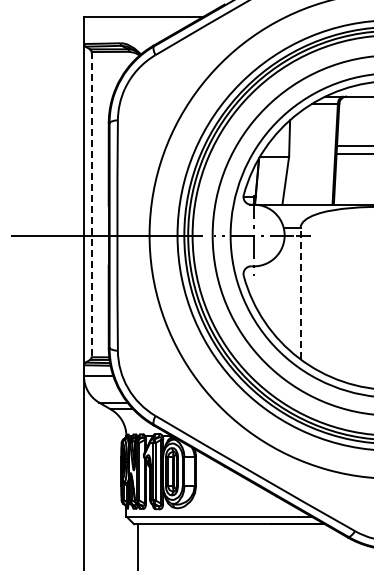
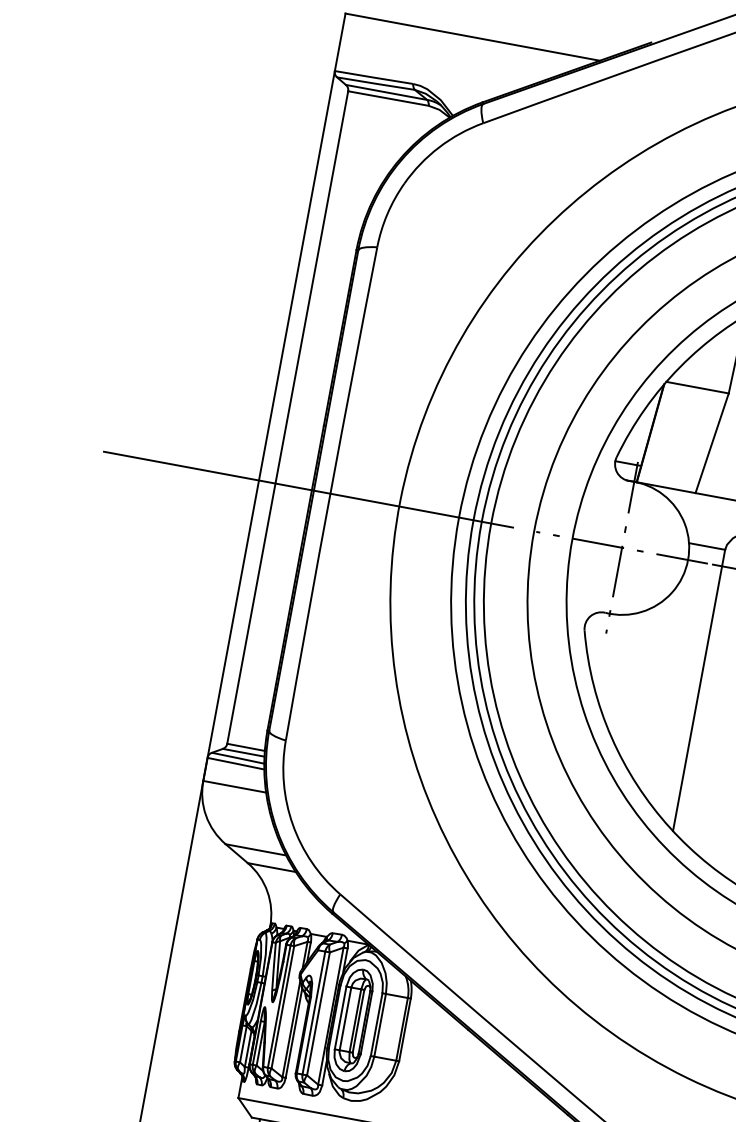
line: (91, 204) -> (287, 417), dashed -> solid
line: (300, 293) -> (698, 690), dashed -> solid

